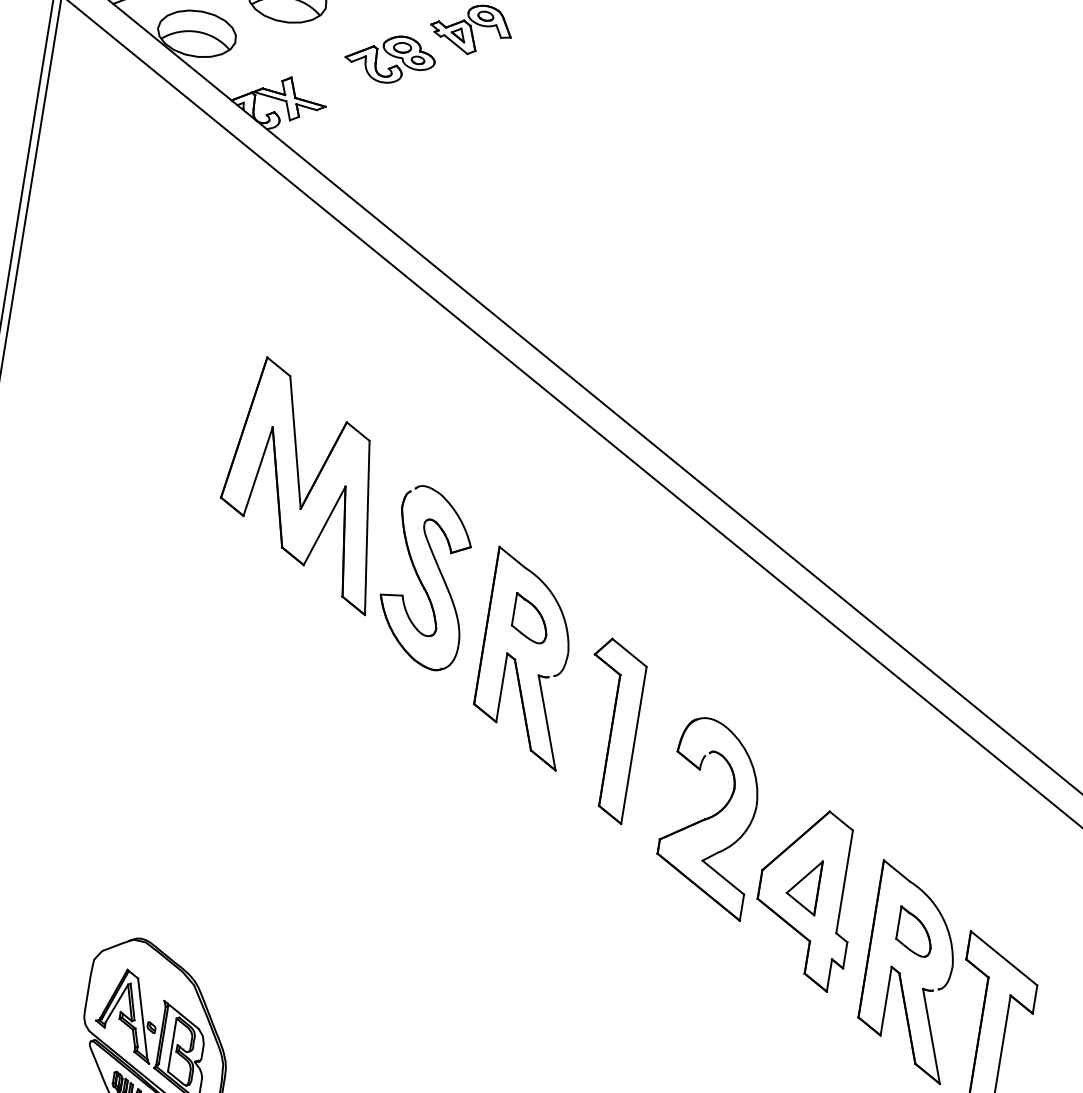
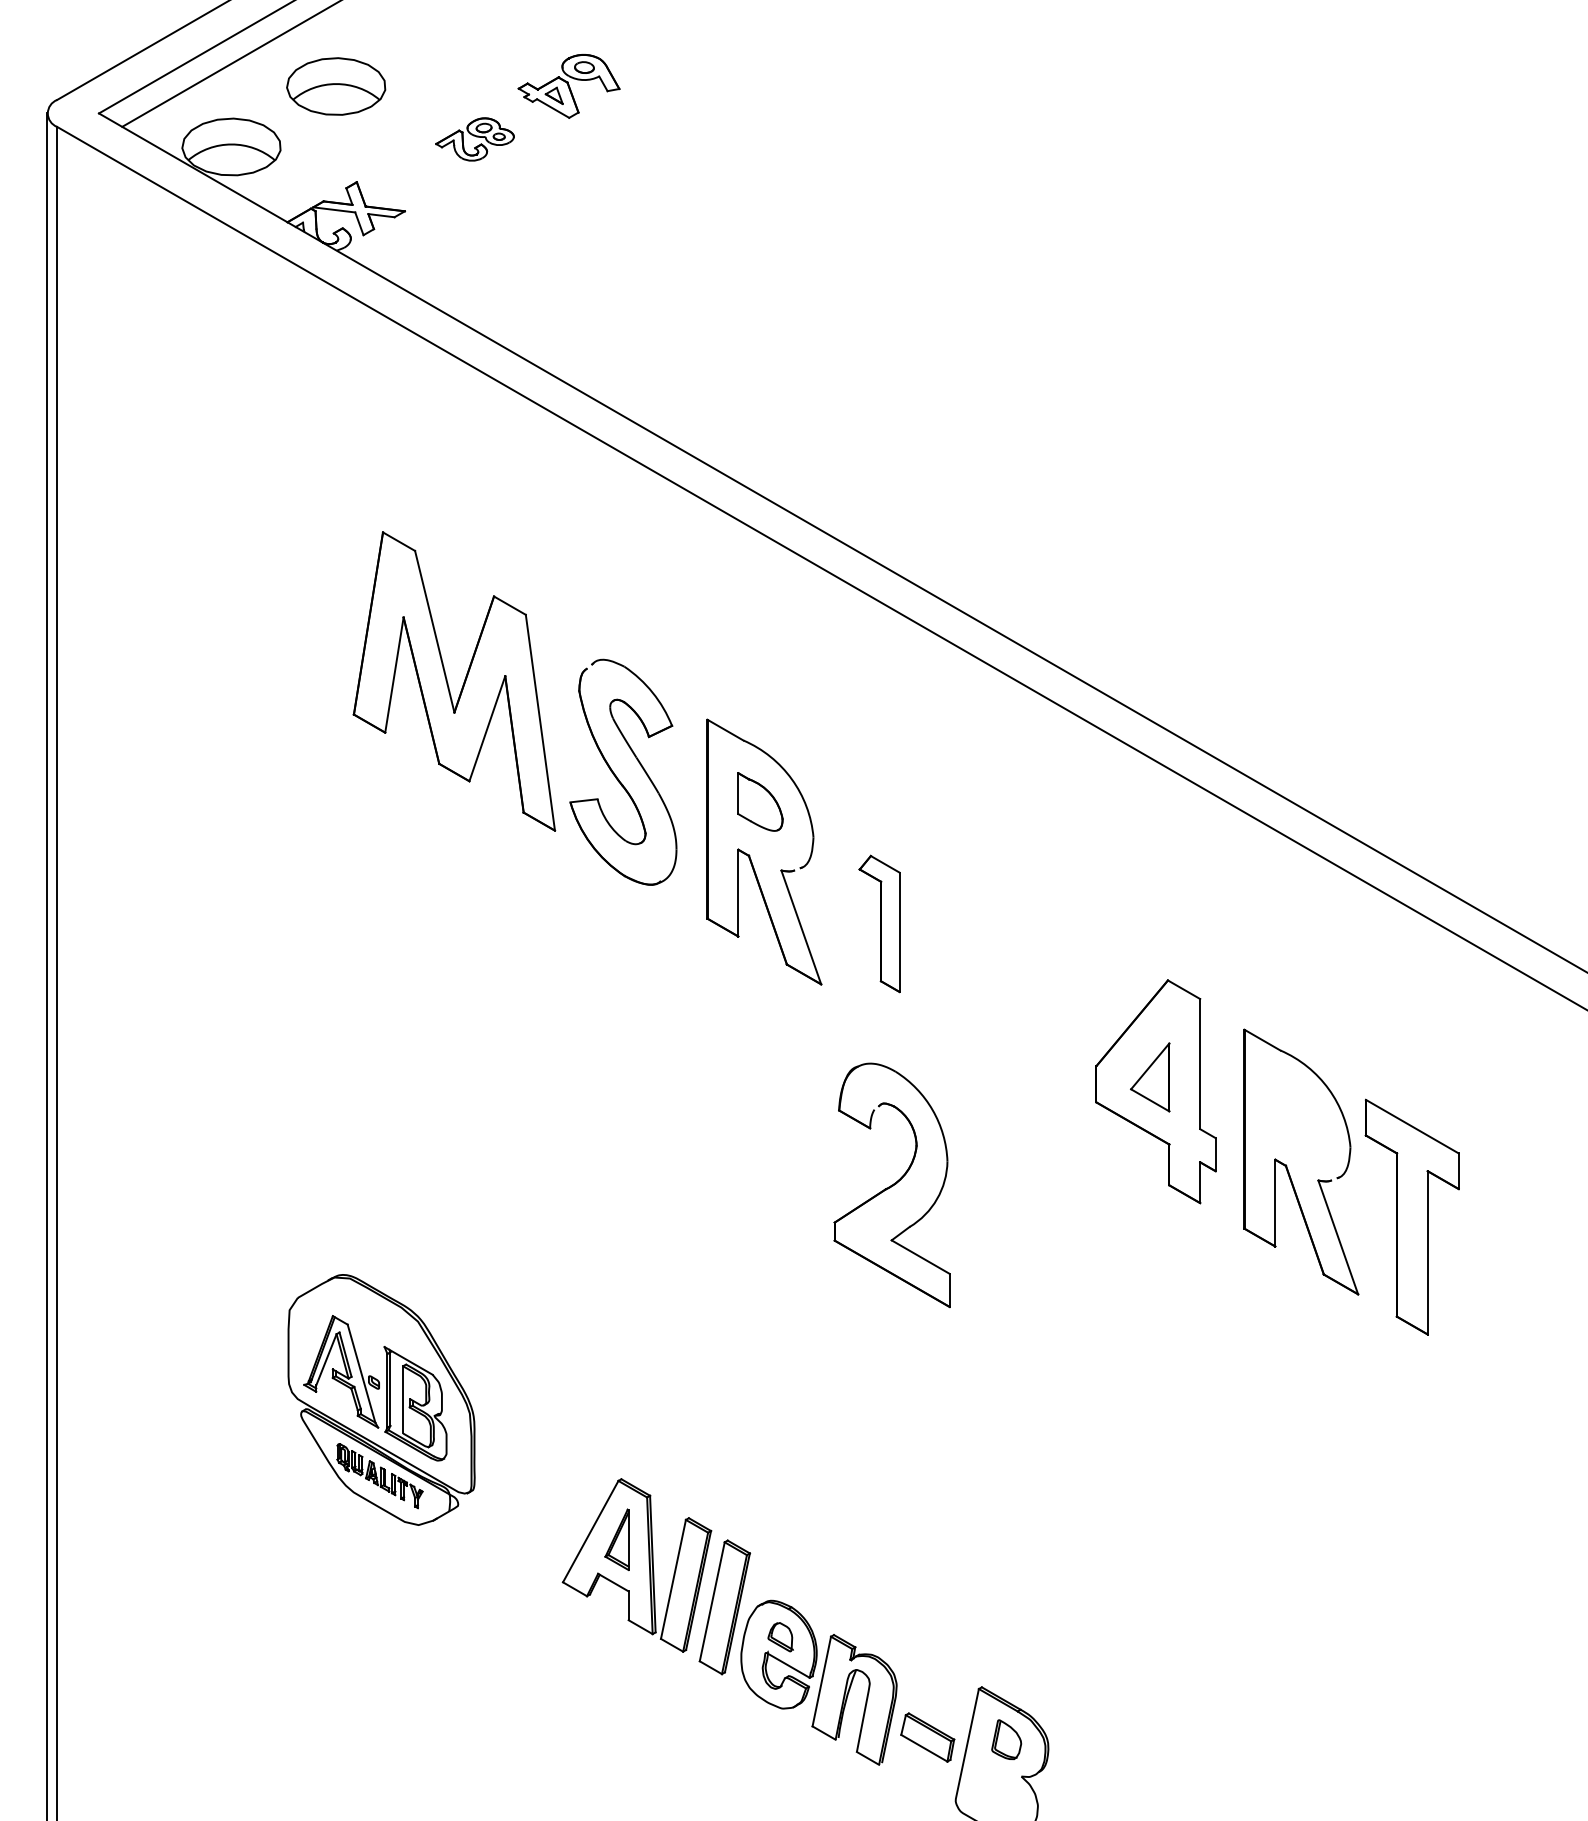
part: (389, 58) -> (474, 139), size x0.7
part: (609, 729) -> (879, 923), size x0.6
part: (709, 817) -> (891, 1185), moved
part: (915, 931) -> (1297, 1111), removed

